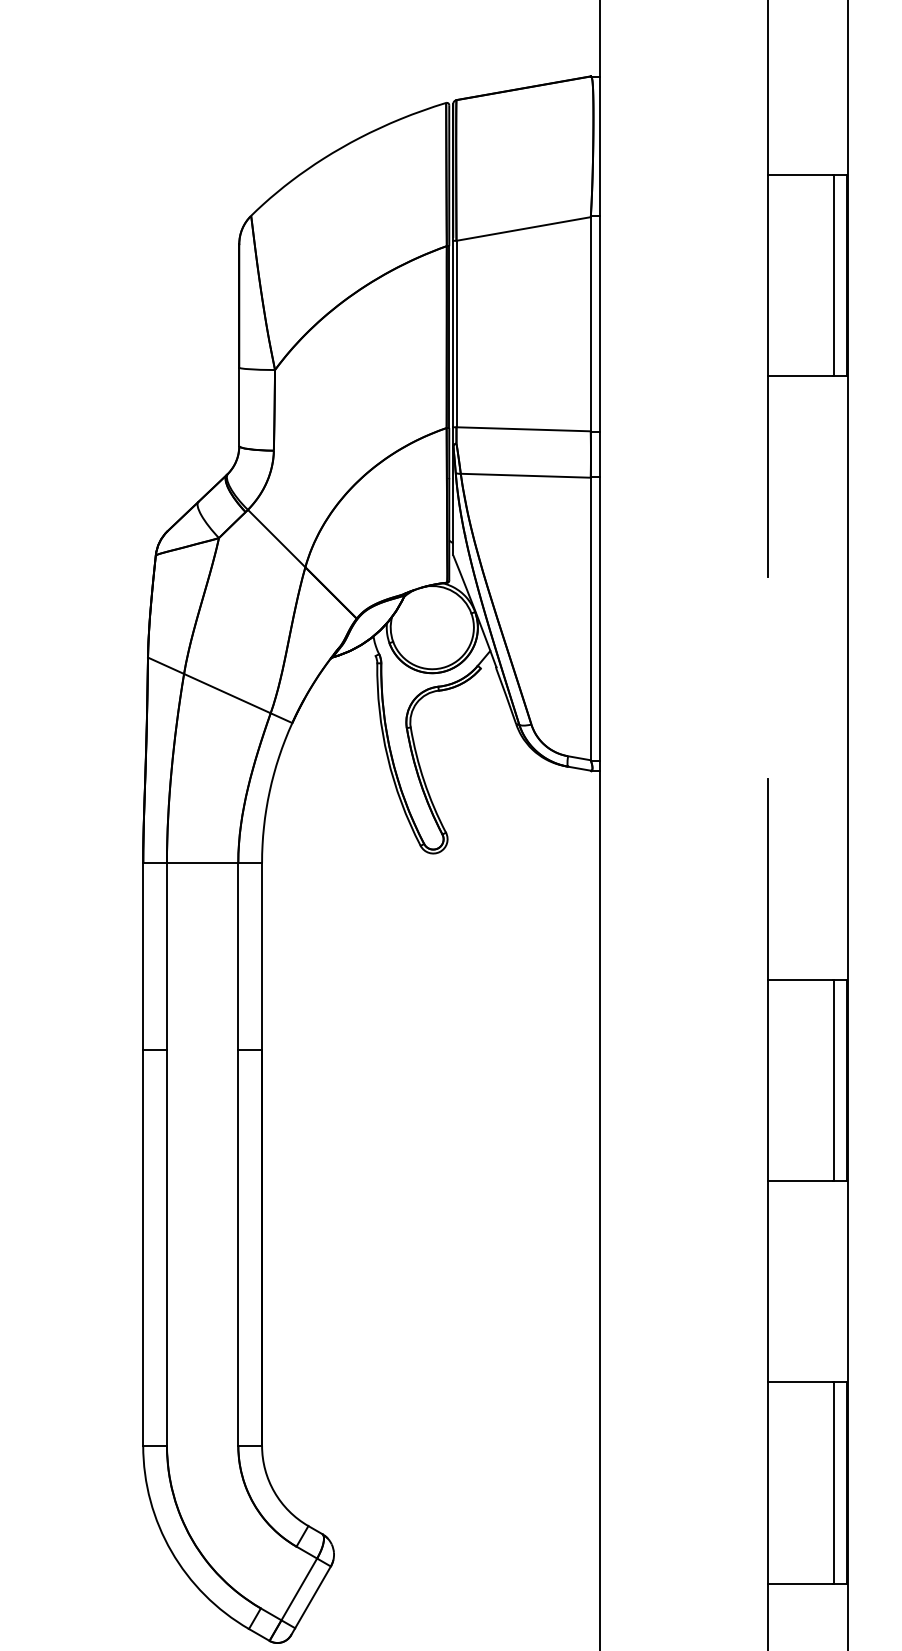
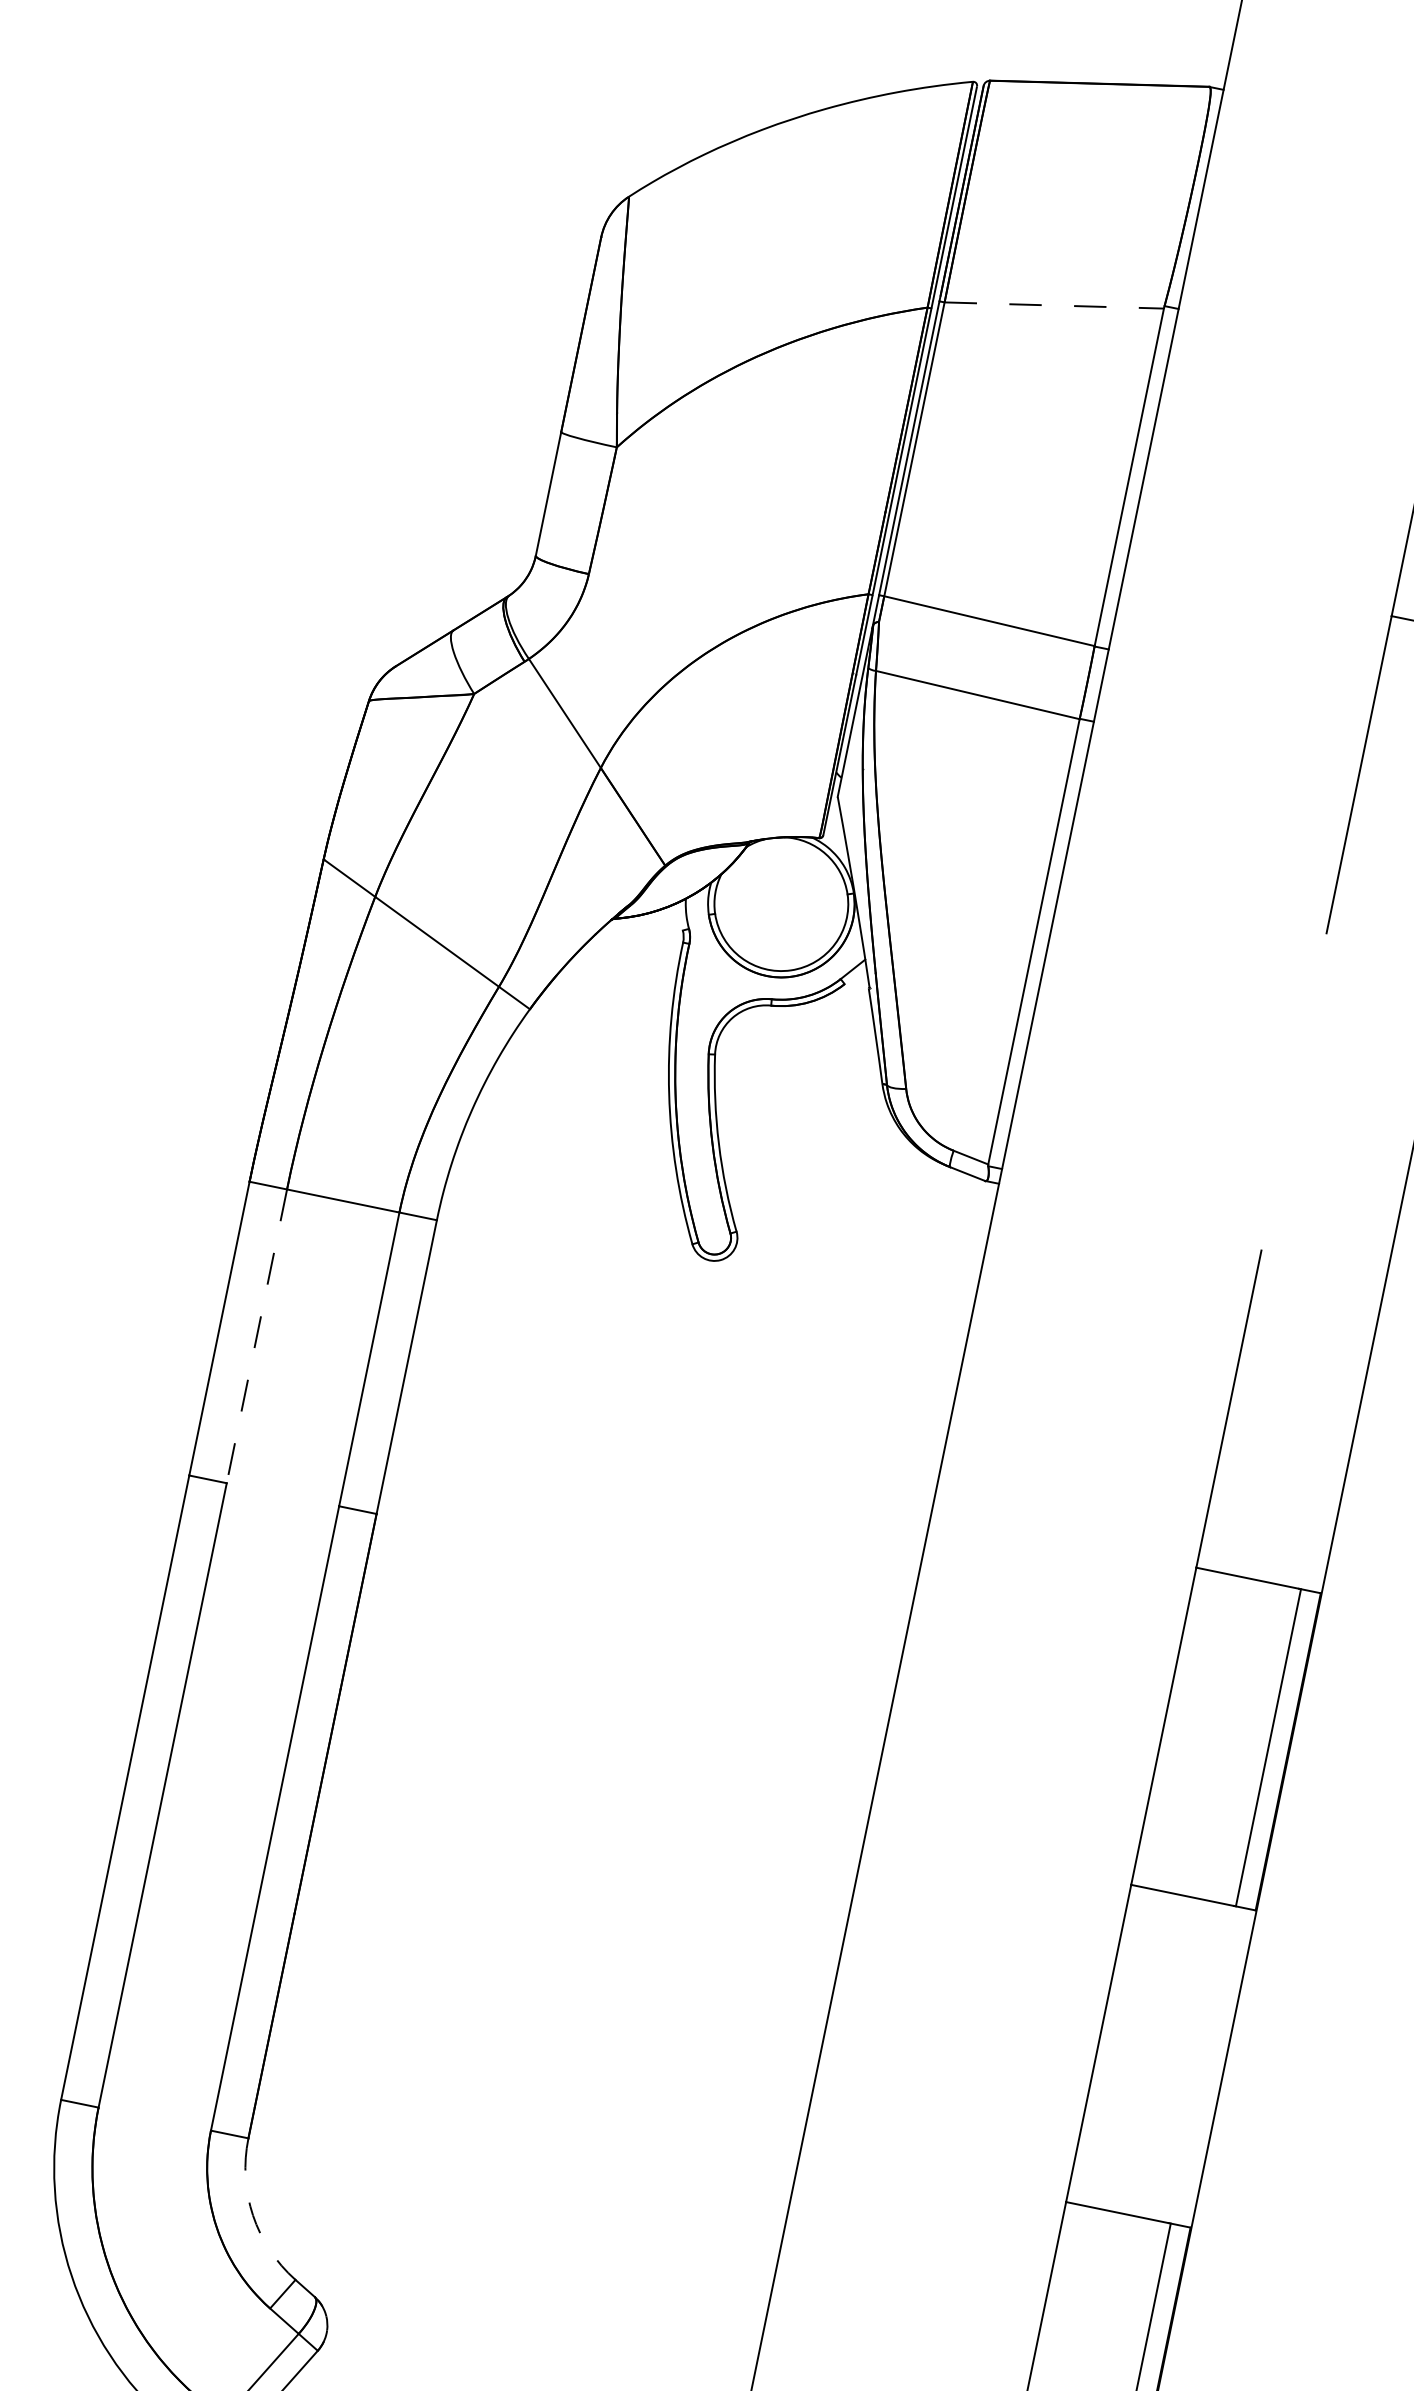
line: (524, 228) -> (1055, 304), solid -> dashed
line: (166, 956) -> (256, 1336), solid -> dashed
arc: (274, 1492) -> (252, 2215), solid -> dashed

